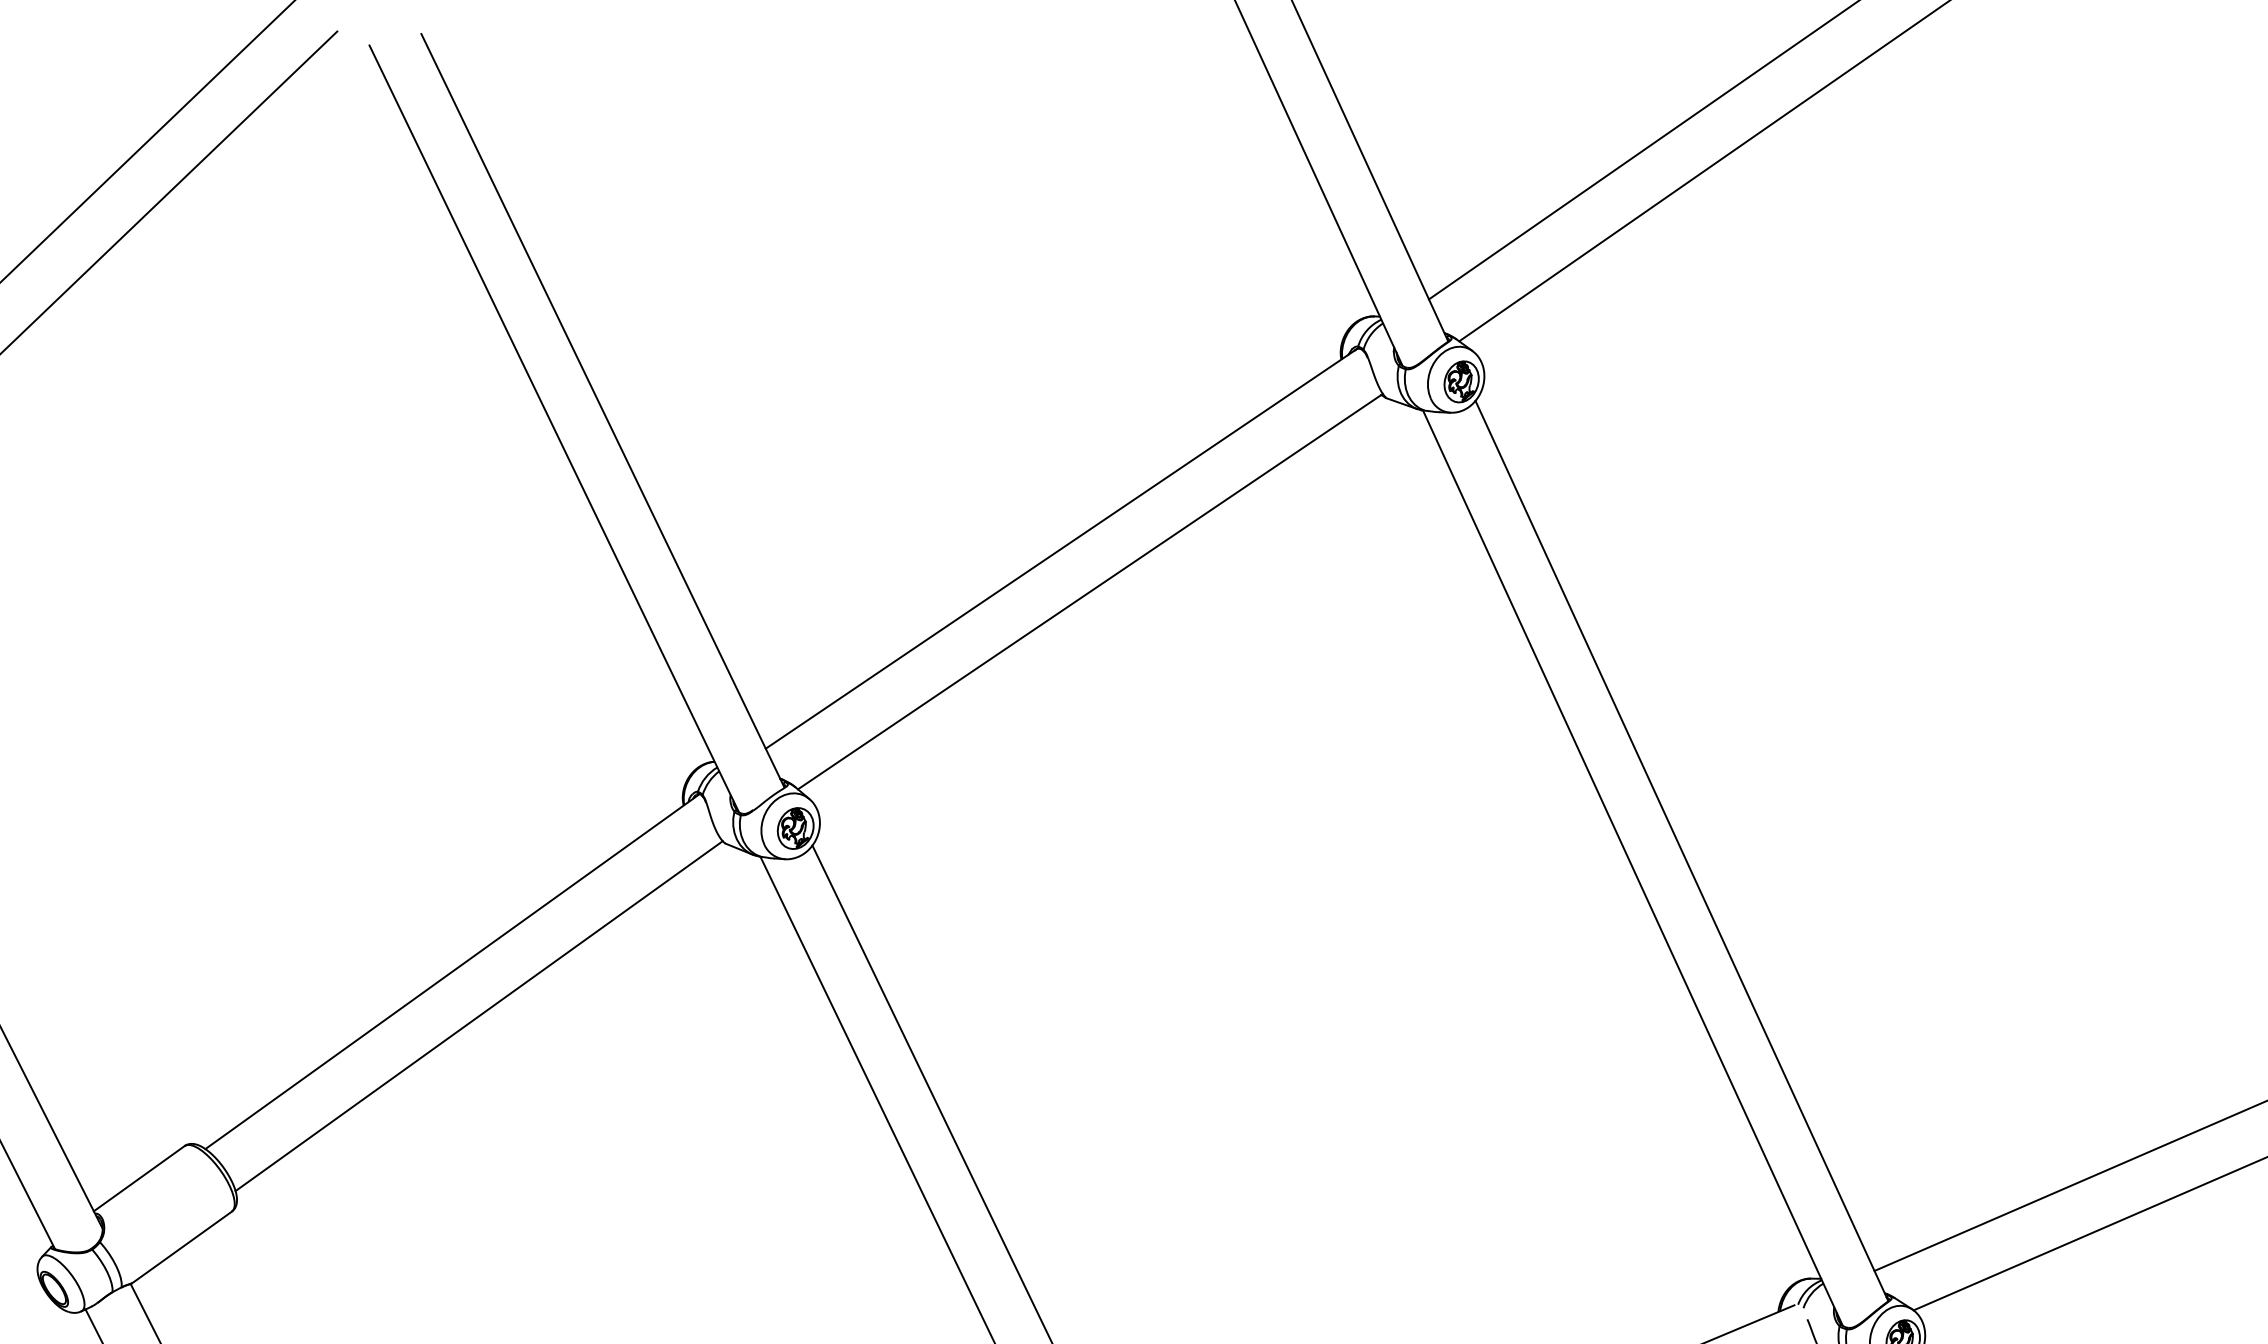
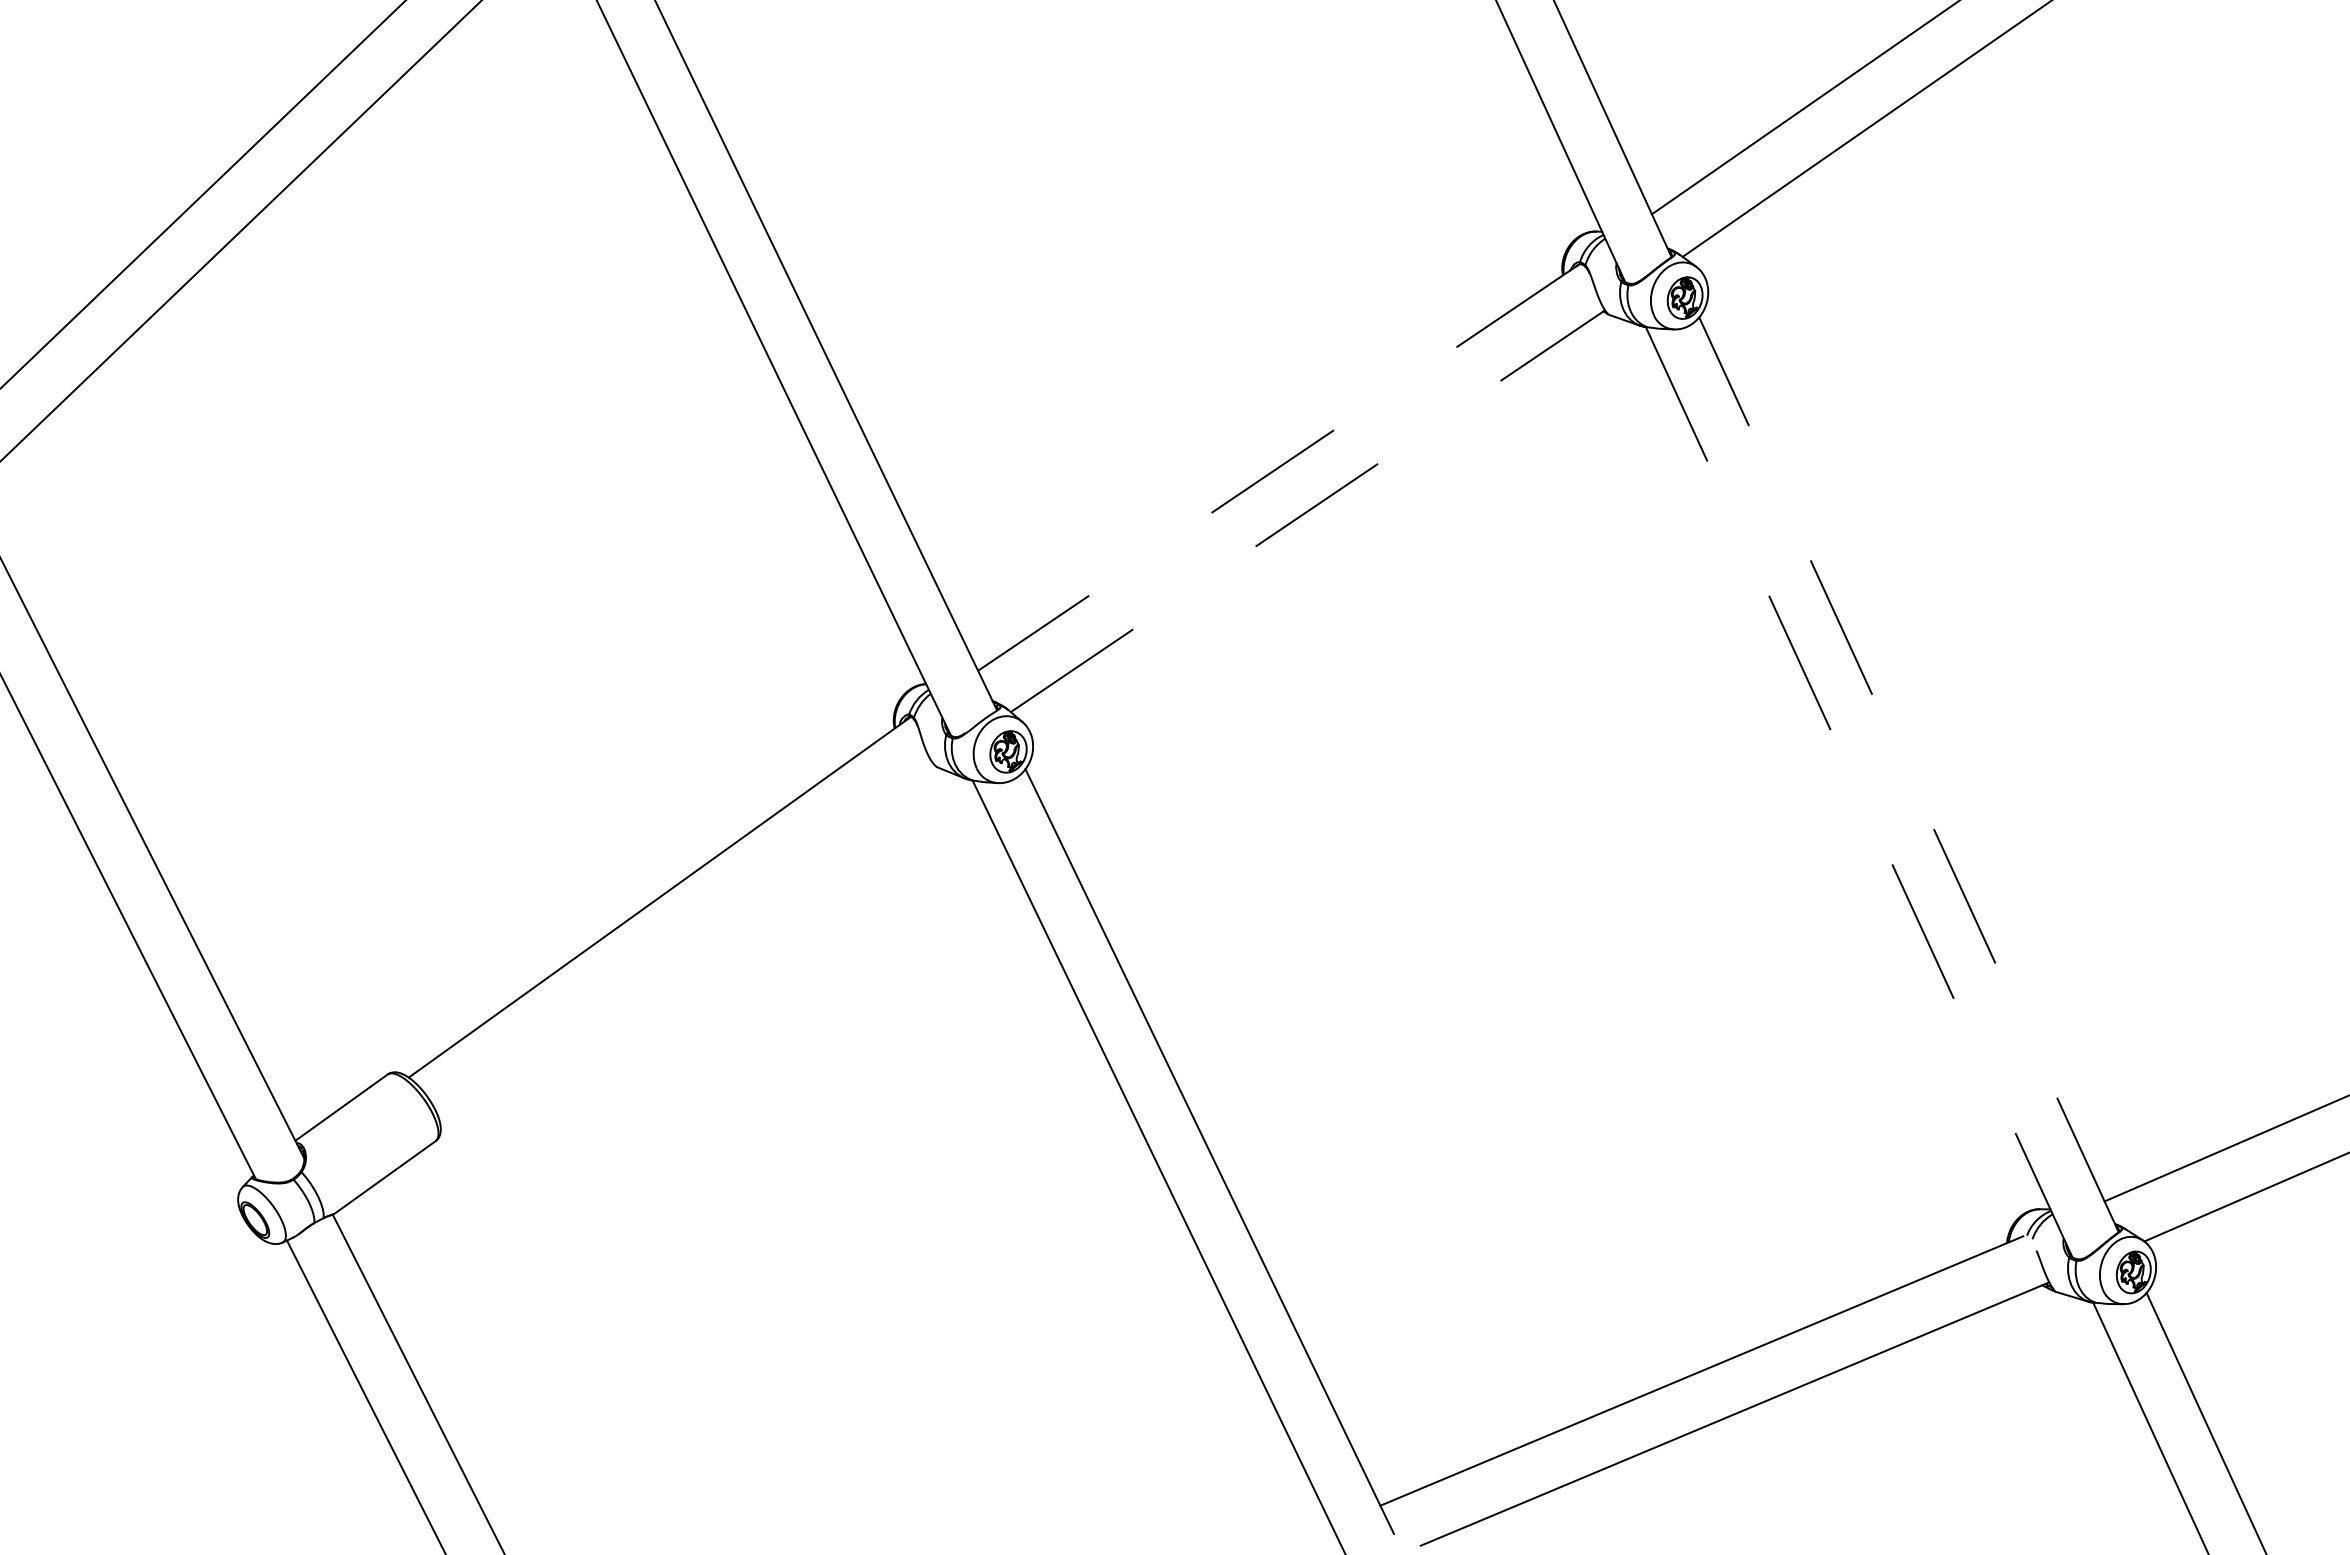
line: (1061, 548) -> (1278, 467), solid -> dashed
line: (1089, 591) -> (1307, 511), solid -> dashed
line: (1681, 850) -> (1908, 774), solid -> dashed
line: (1633, 868) -> (1859, 792), solid -> dashed
line: (478, 1016) -> (686, 942), removed

